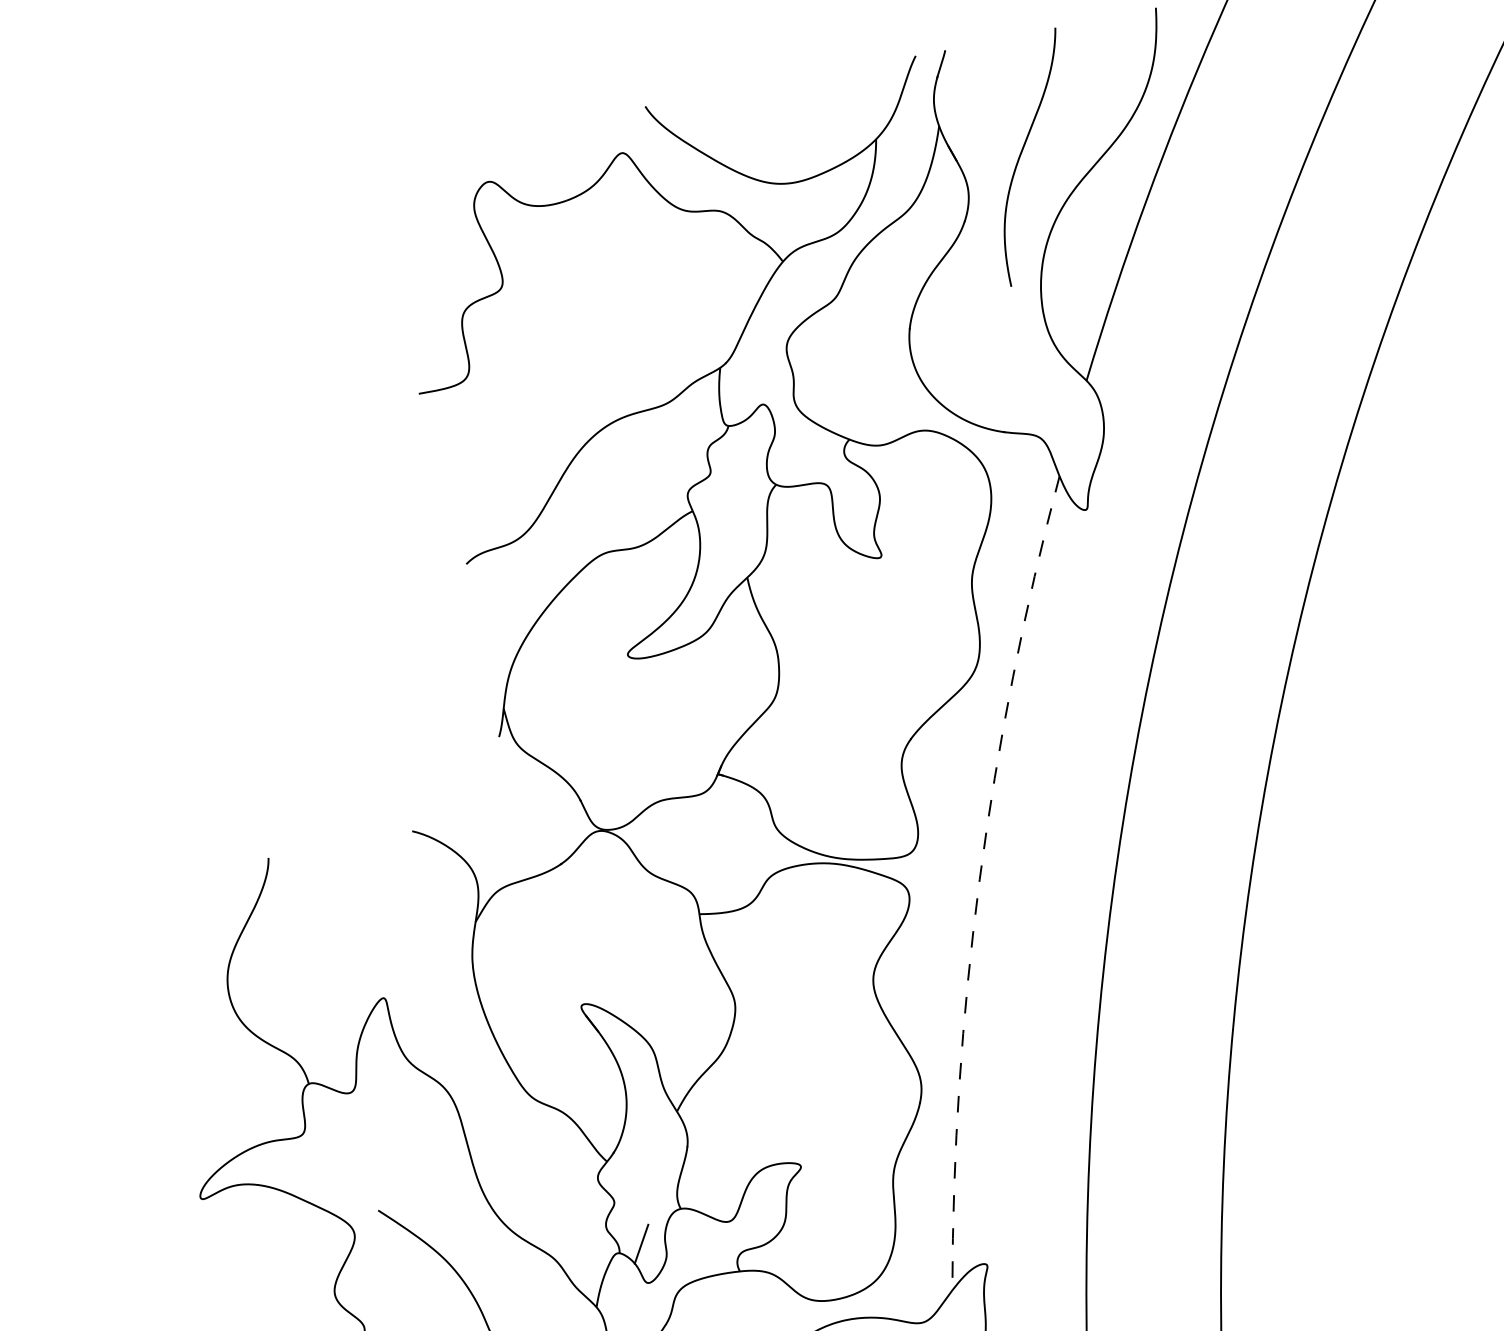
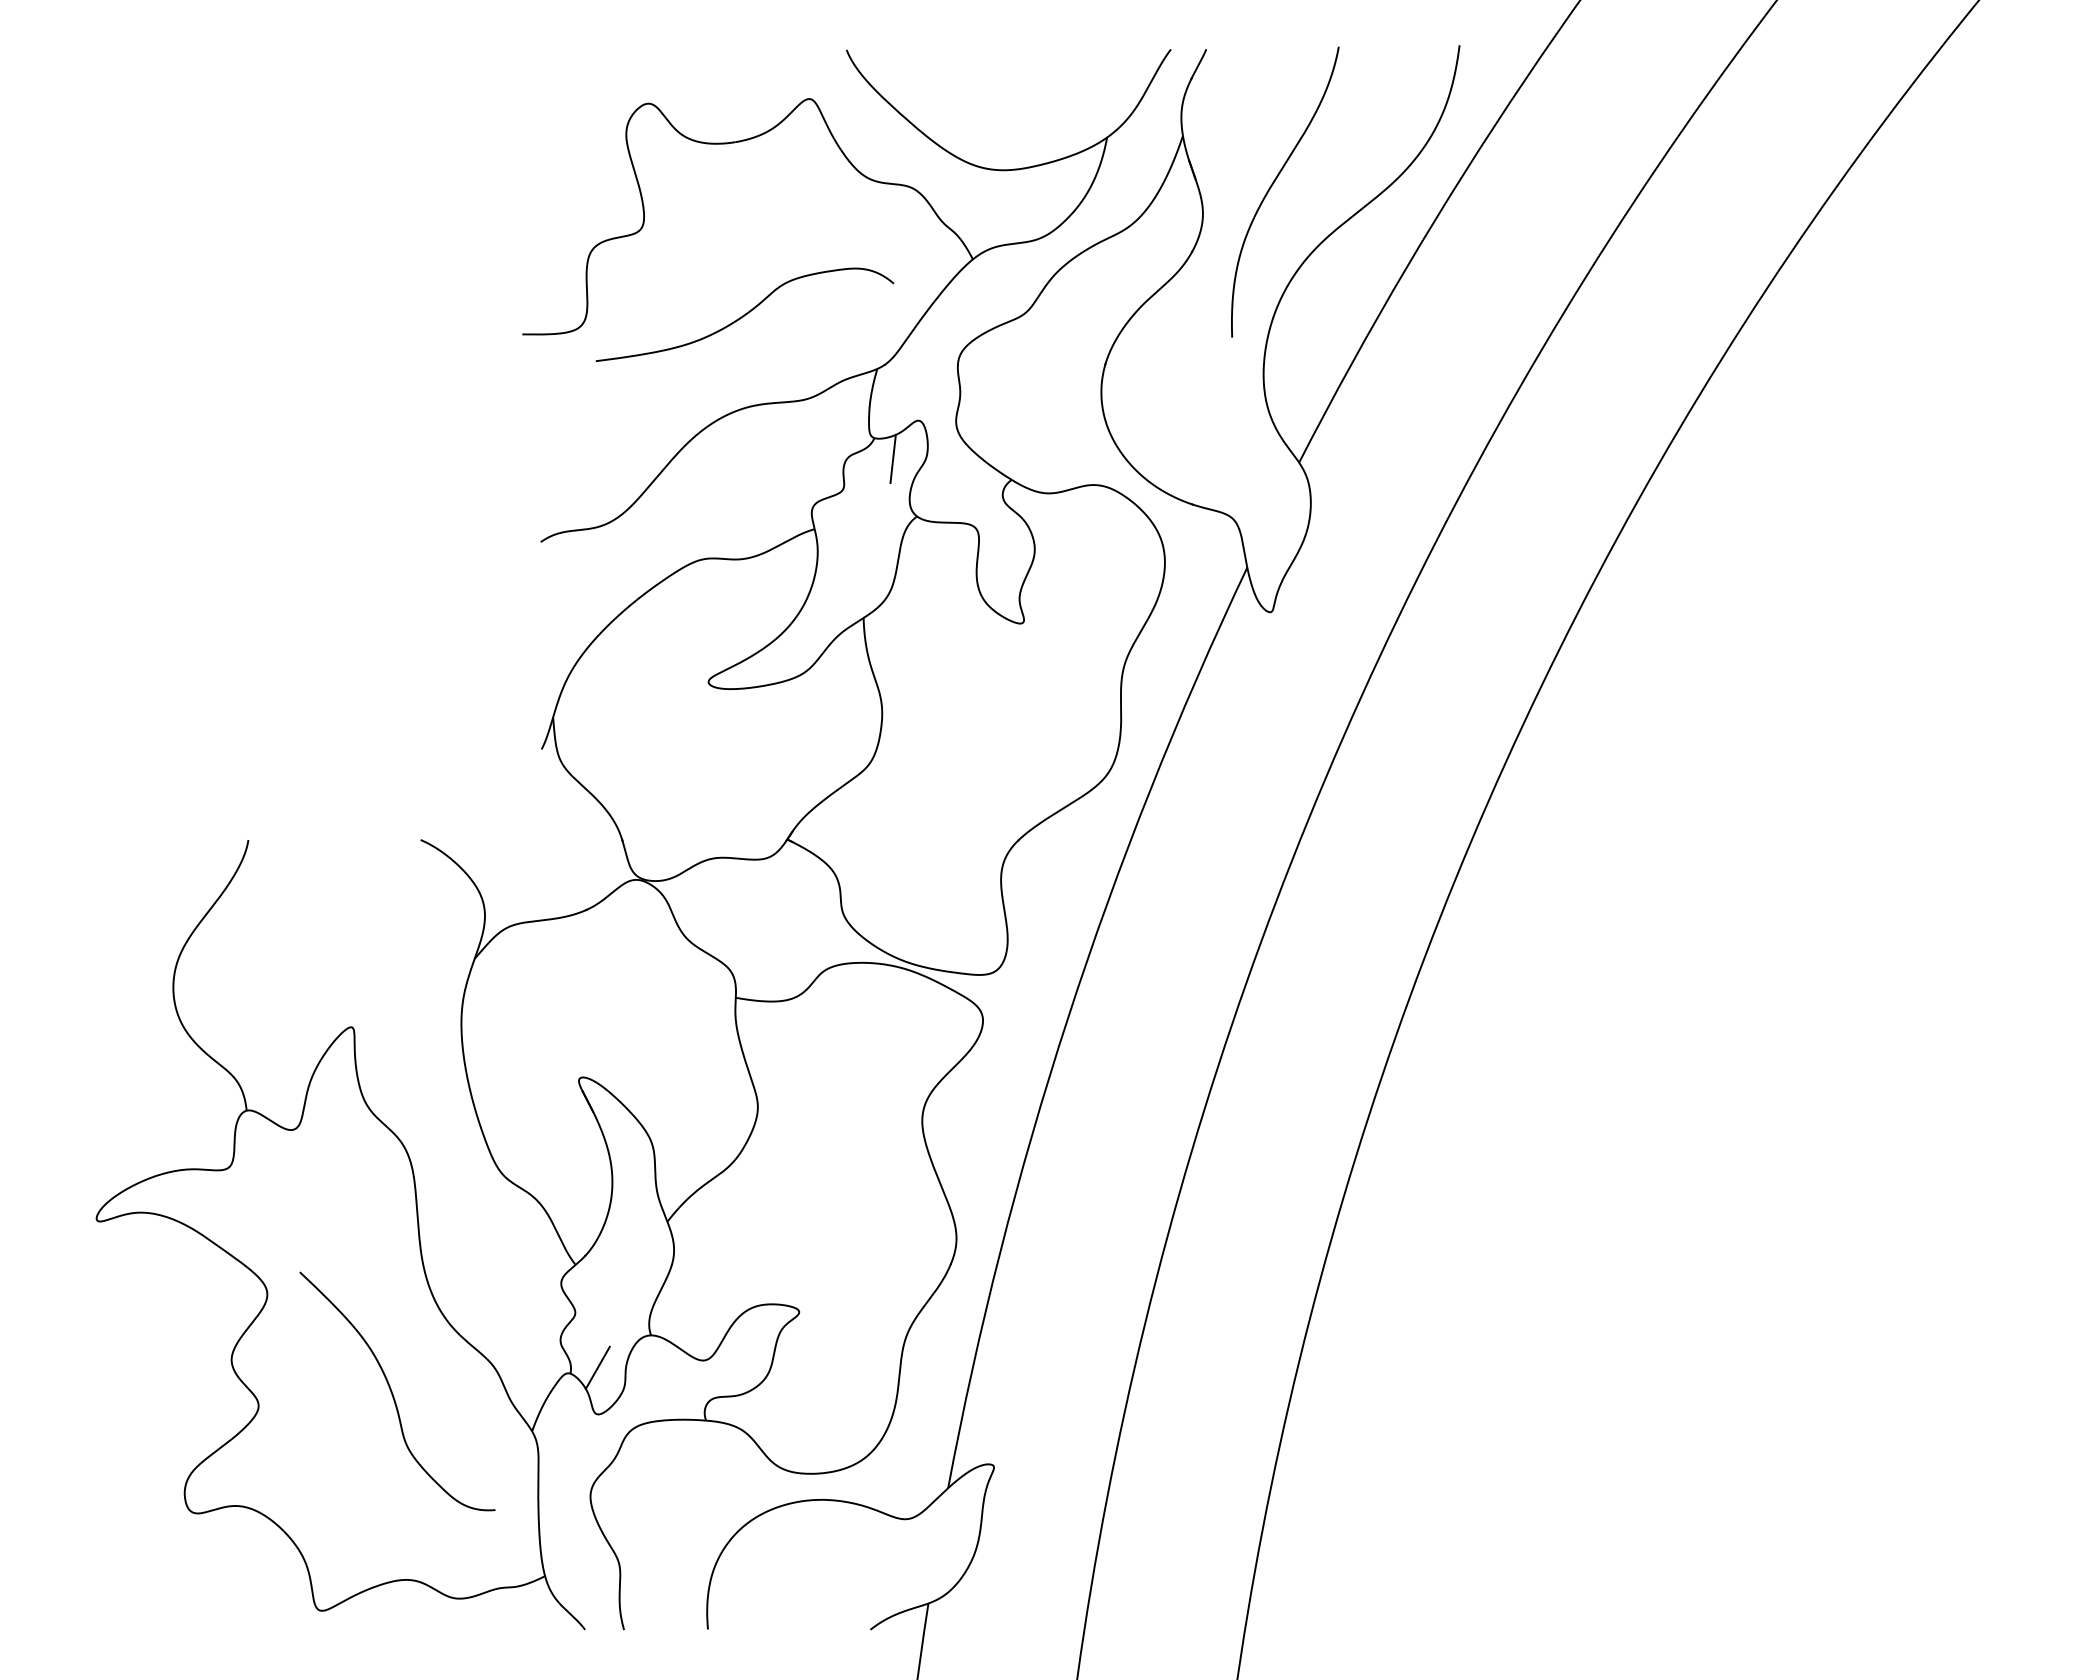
curve: (601, 342) -> (744, 314), added
line: (746, 440) -> (892, 458), added
arc: (980, 880) -> (1068, 1018), dashed -> solid

